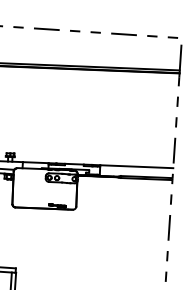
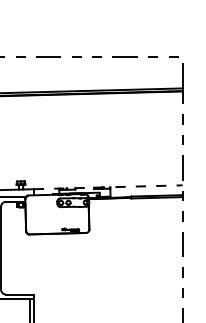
line: (98, 165) -> (108, 187), solid -> dashed

